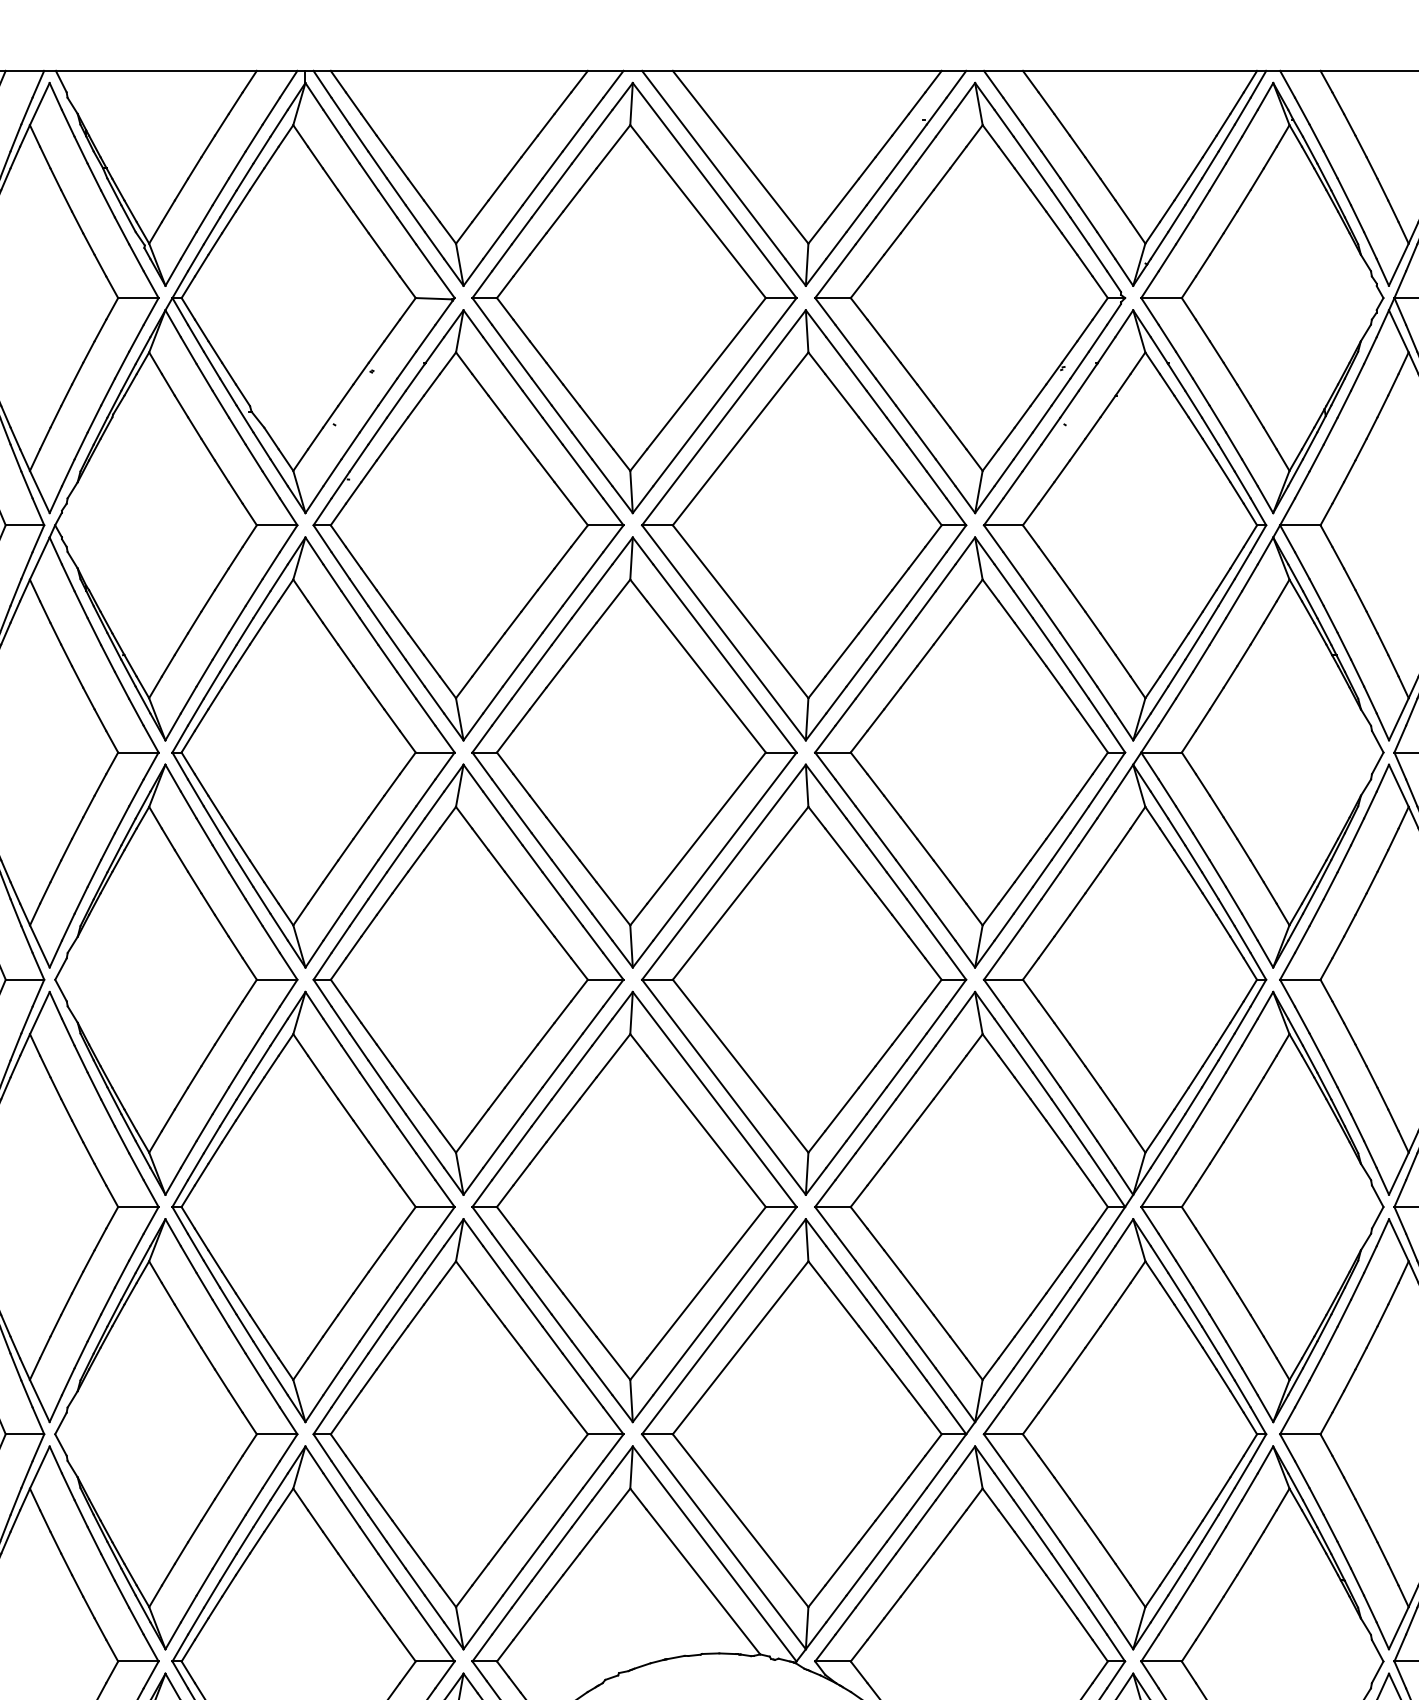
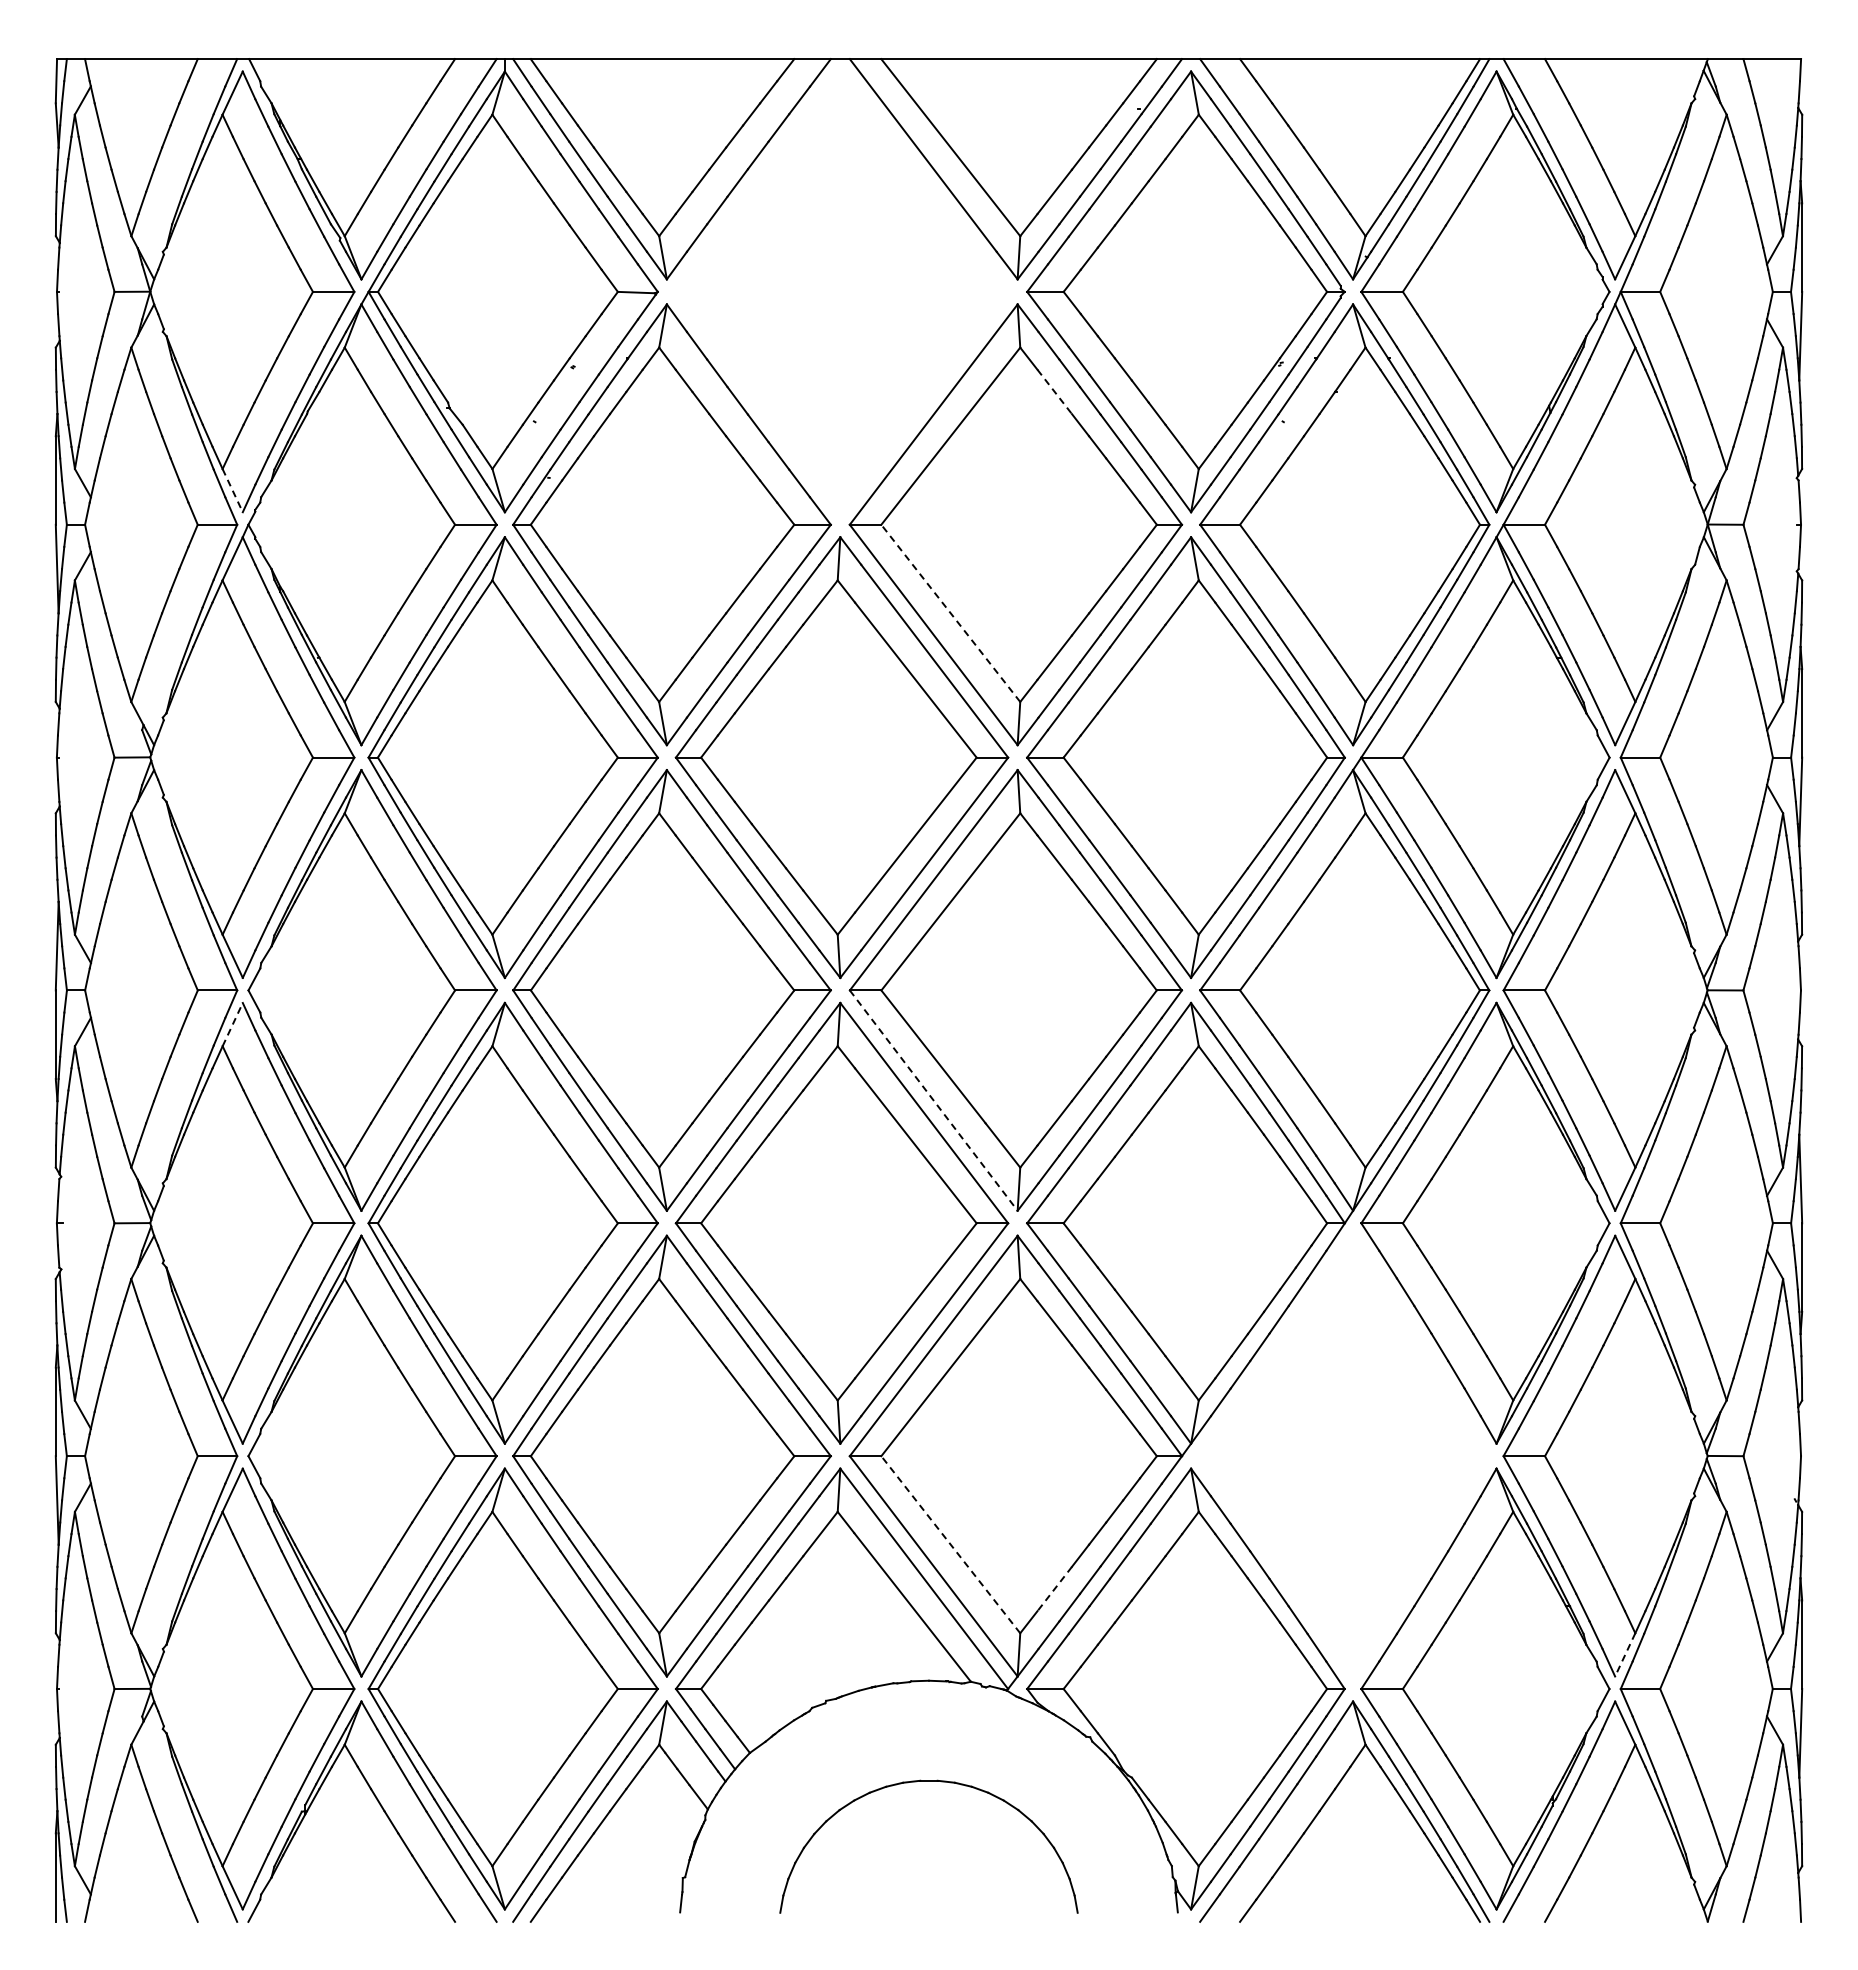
part: (633, 297) -> (841, 291), removed
line: (842, 396) -> (1055, 392), solid -> dashed
line: (39, 491) -> (232, 490), solid -> dashed
line: (740, 611) -> (950, 613), solid -> dashed
line: (39, 1012) -> (232, 1024), solid -> dashed
line: (724, 1088) -> (934, 1101), solid -> dashed
part: (1124, 1433) -> (1344, 1455), removed
line: (740, 1520) -> (950, 1544), solid -> dashed
line: (841, 1564) -> (1054, 1589), solid -> dashed
line: (1399, 1627) -> (1625, 1654), solid -> dashed

